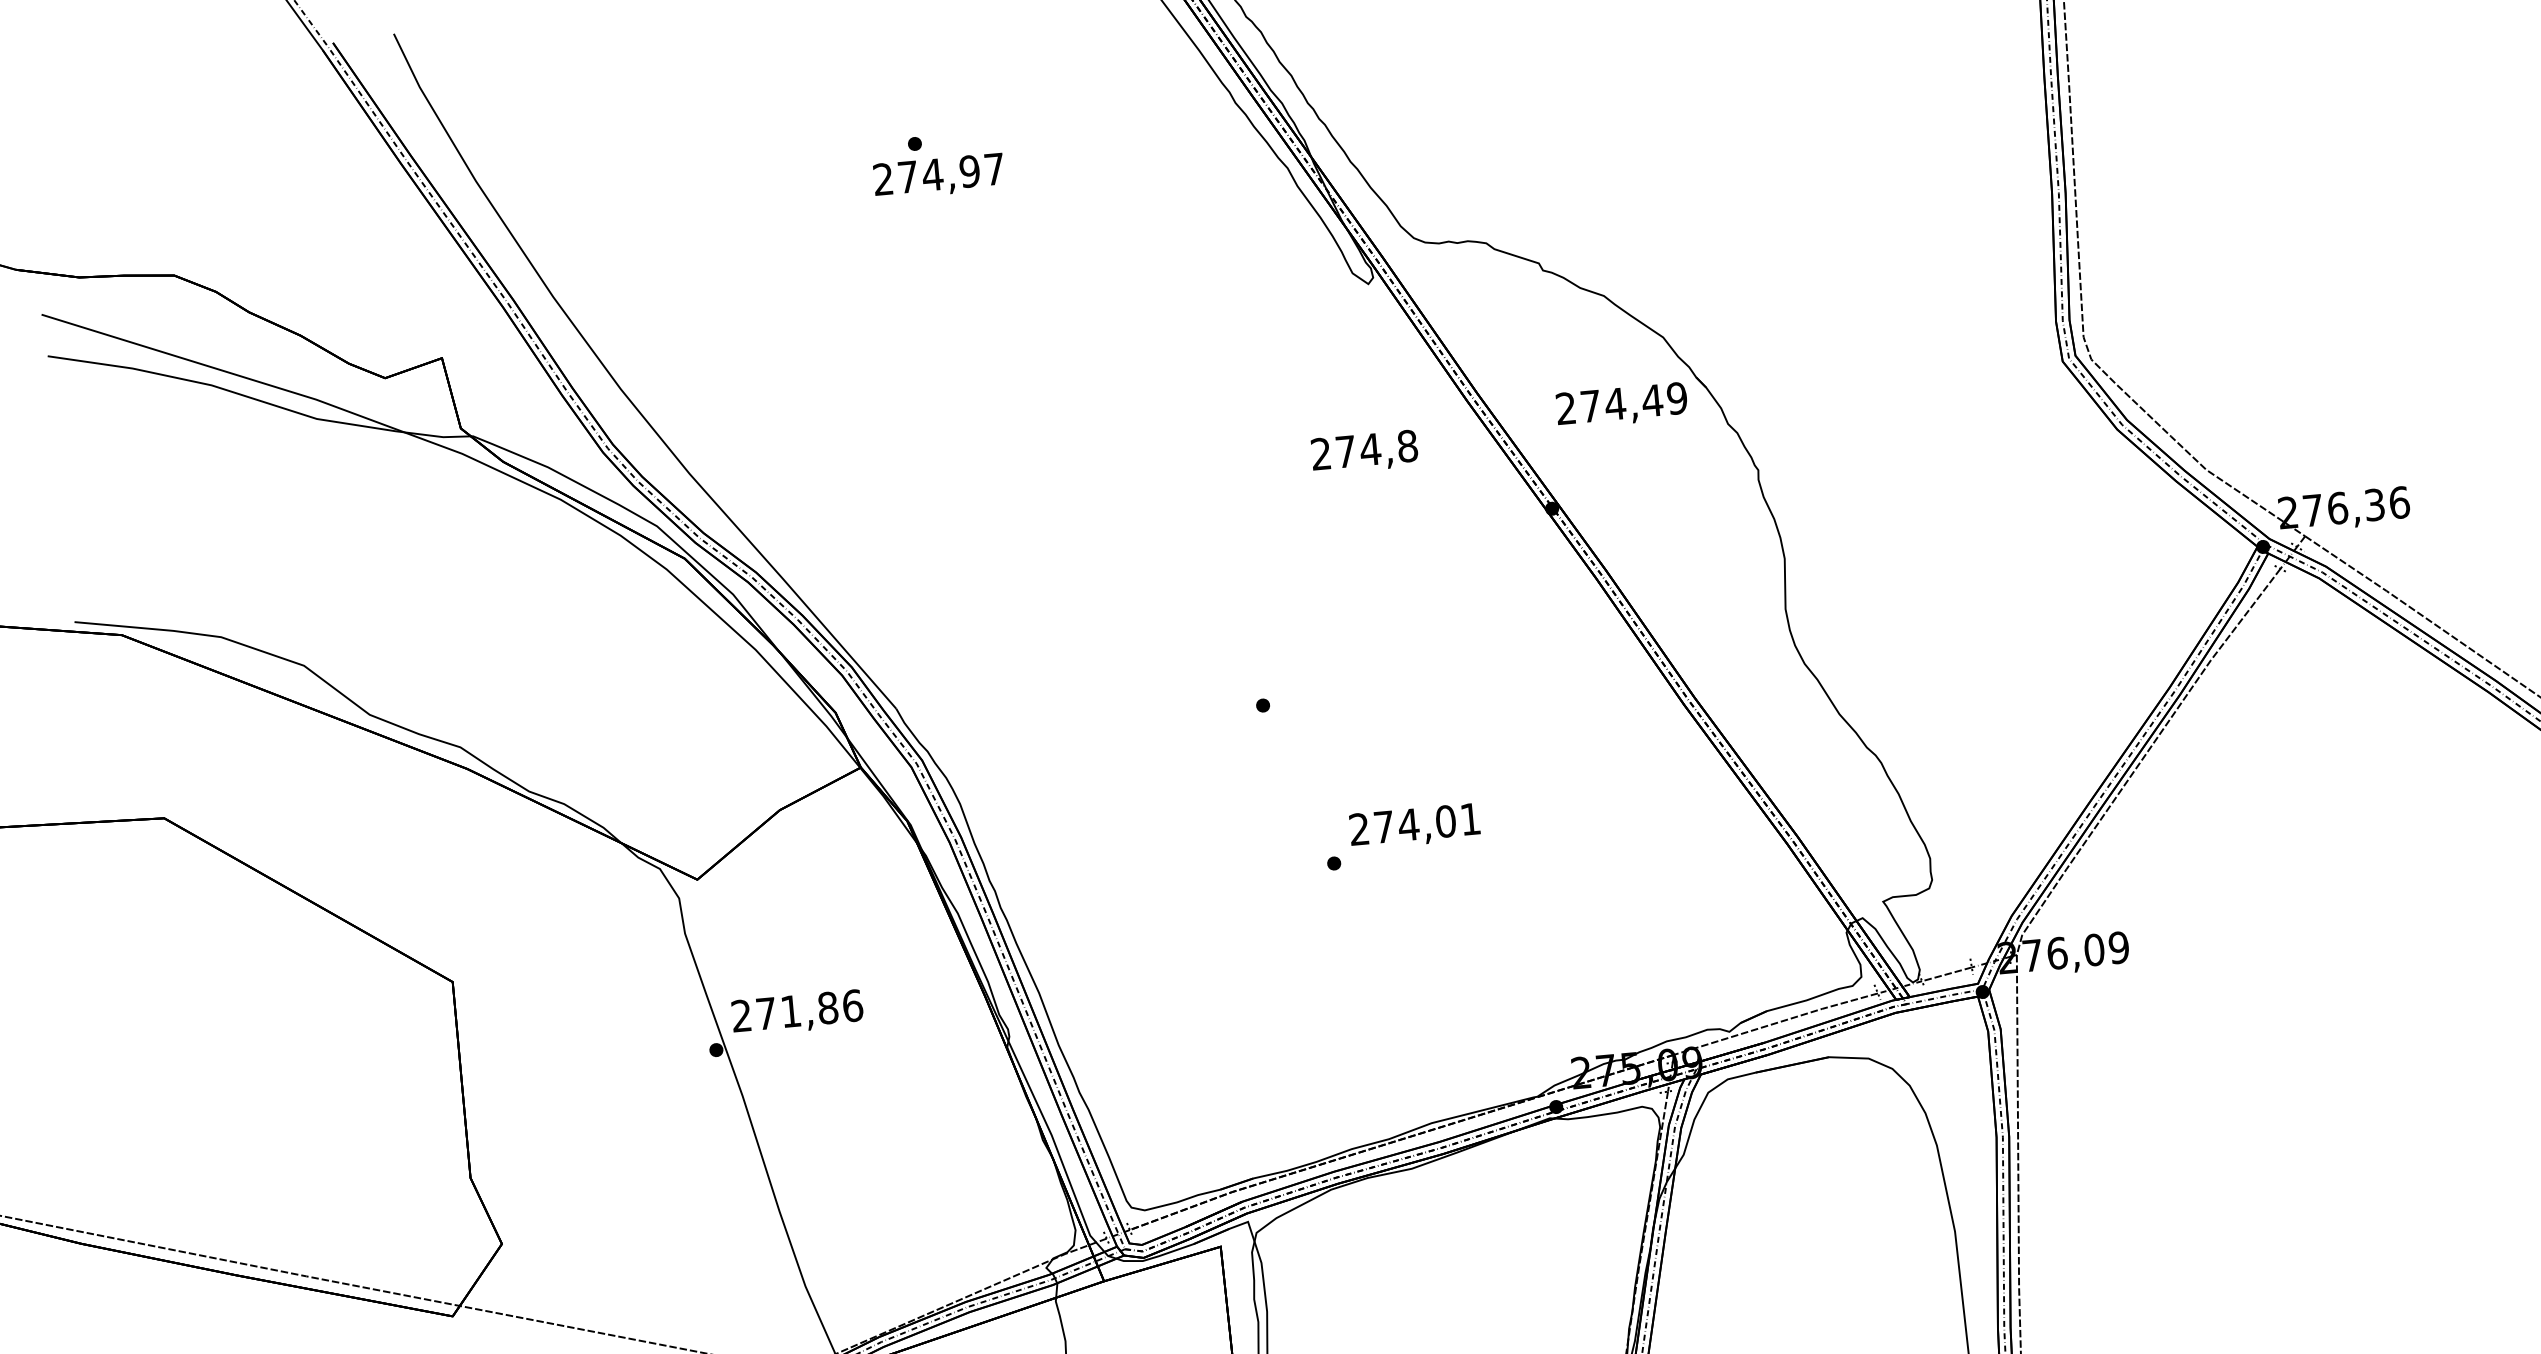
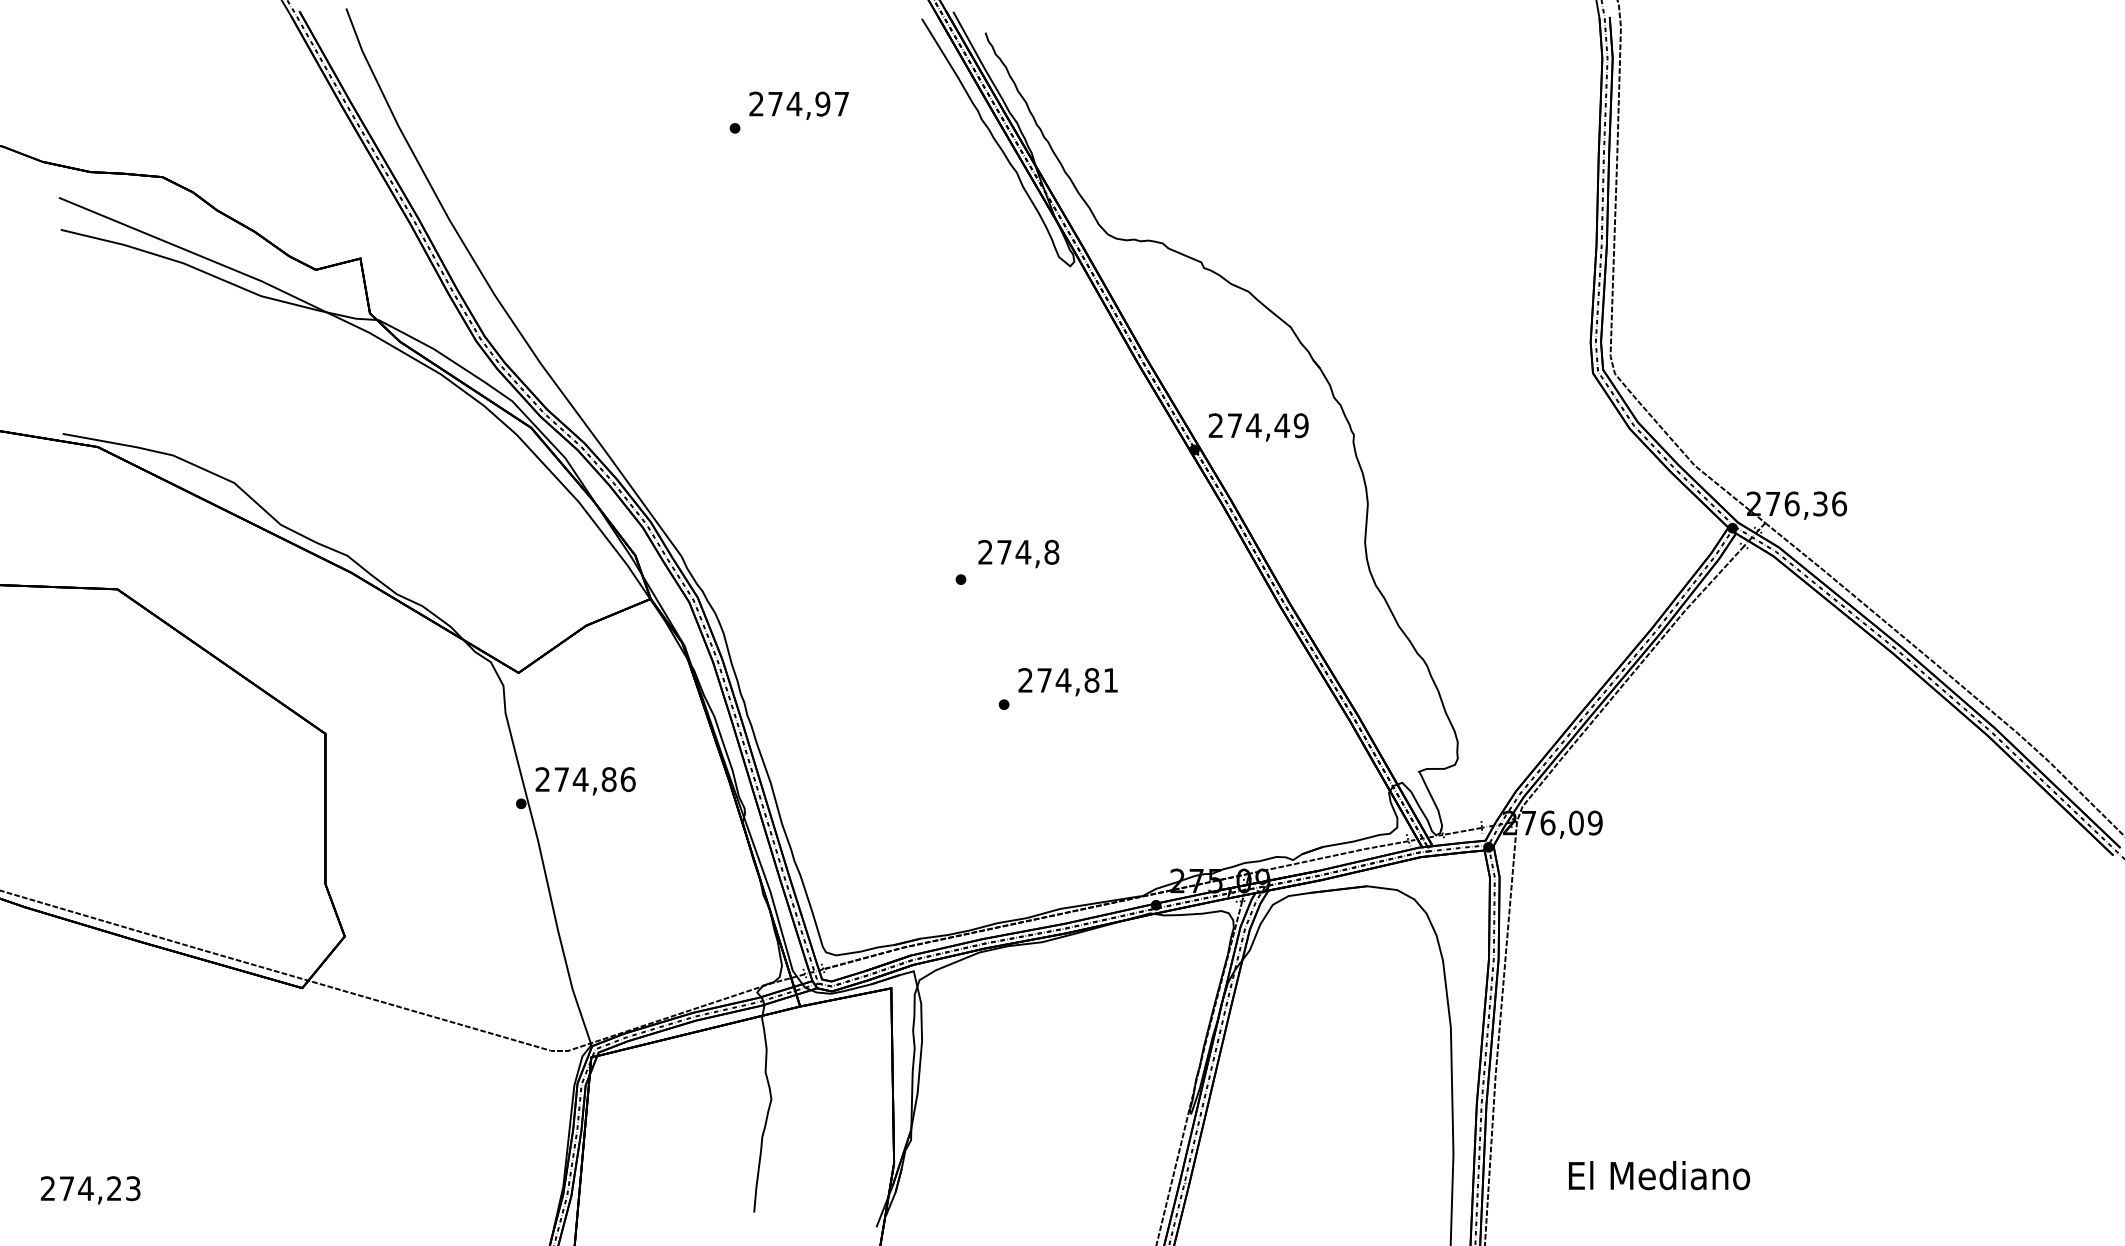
text: (938, 176) -> (798, 105), moved
text: (1621, 405) -> (1258, 427), moved
text: (1364, 451) -> (1018, 553), moved
text: (1445, 821) -> (1091, 680), 274,01 -> 274,81
text: (790, 1011) -> (580, 779), 271,86 -> 274,86

